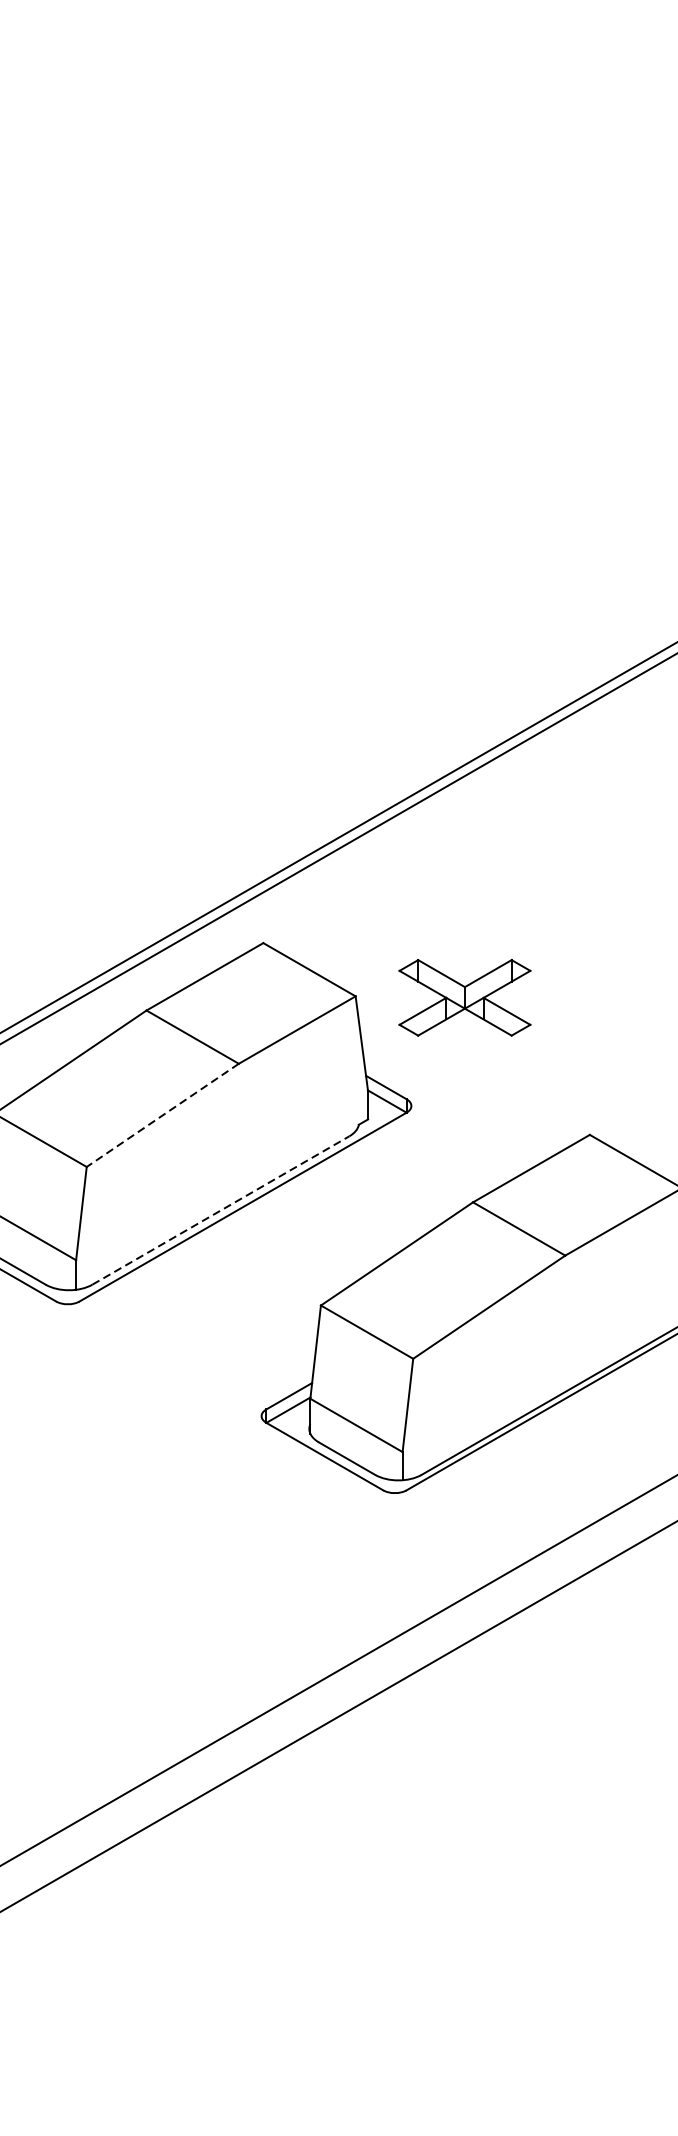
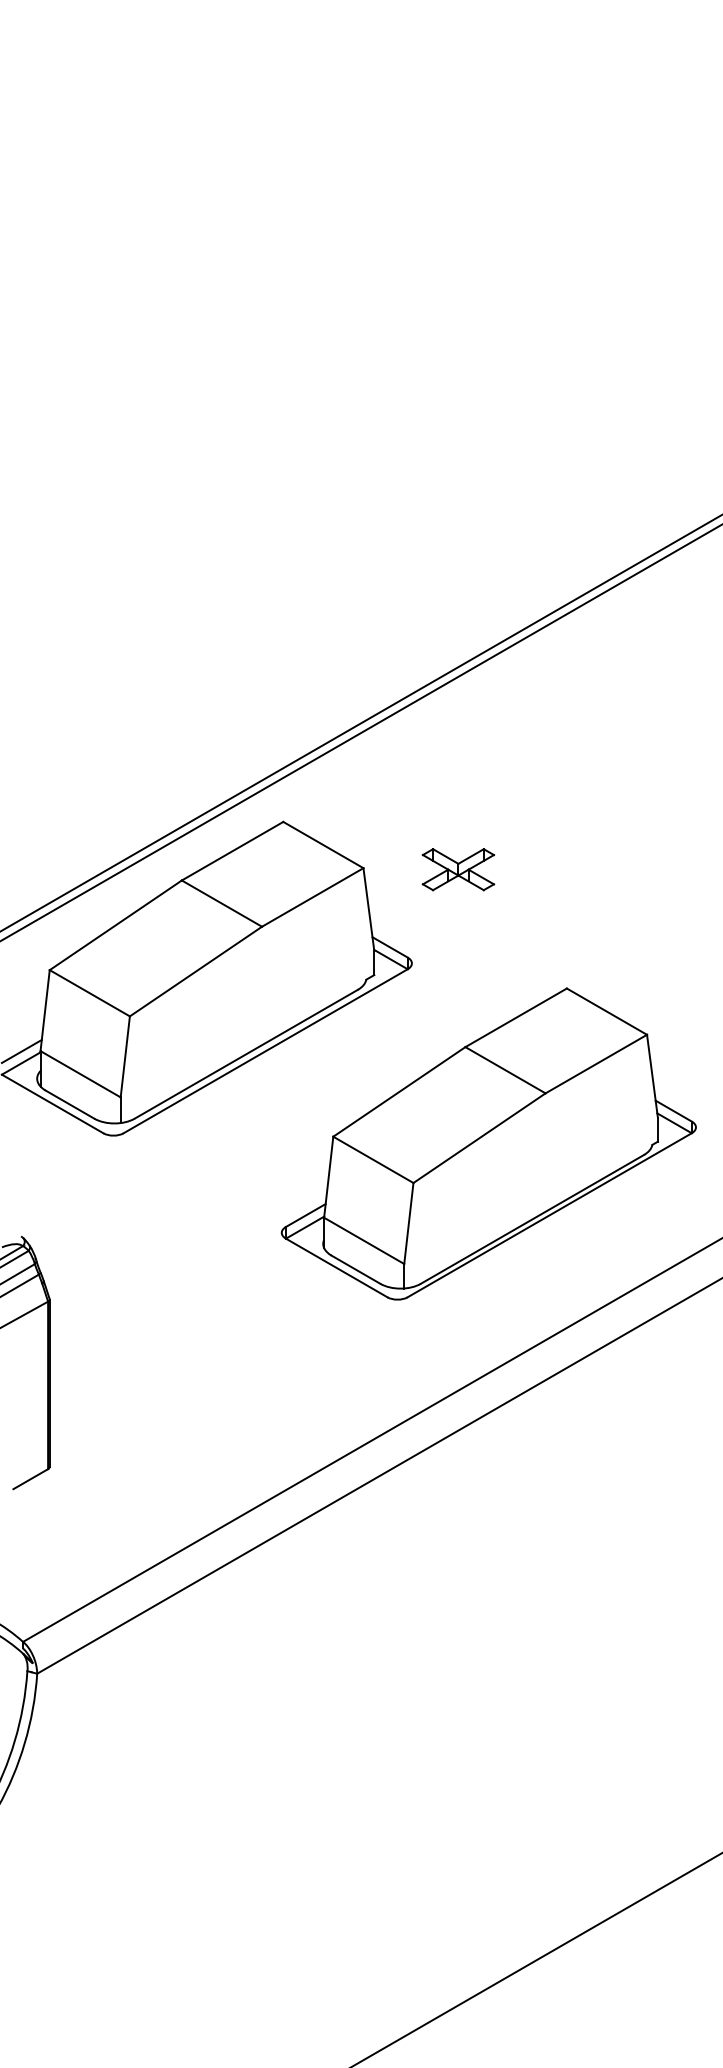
part: (465, 997) -> (458, 869), size x0.62
line: (162, 1115) -> (195, 971), dashed -> solid
line: (220, 1210) -> (246, 1054), dashed -> solid

